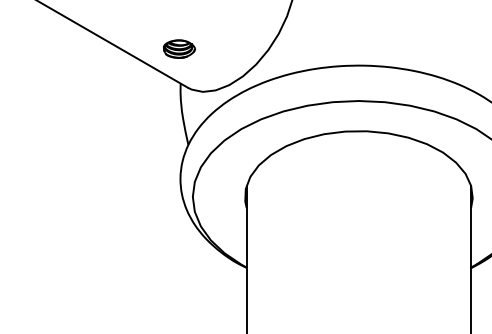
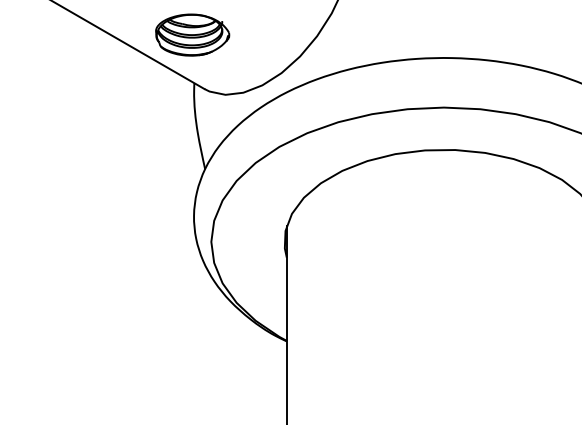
part: (179, 48) -> (192, 34), size x1.67

